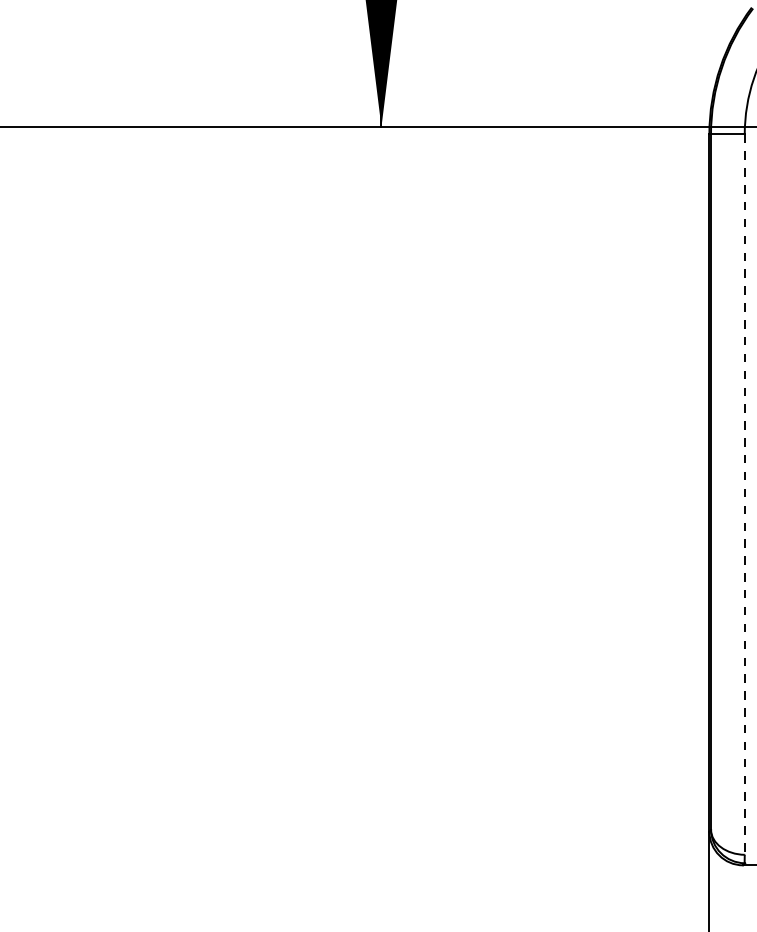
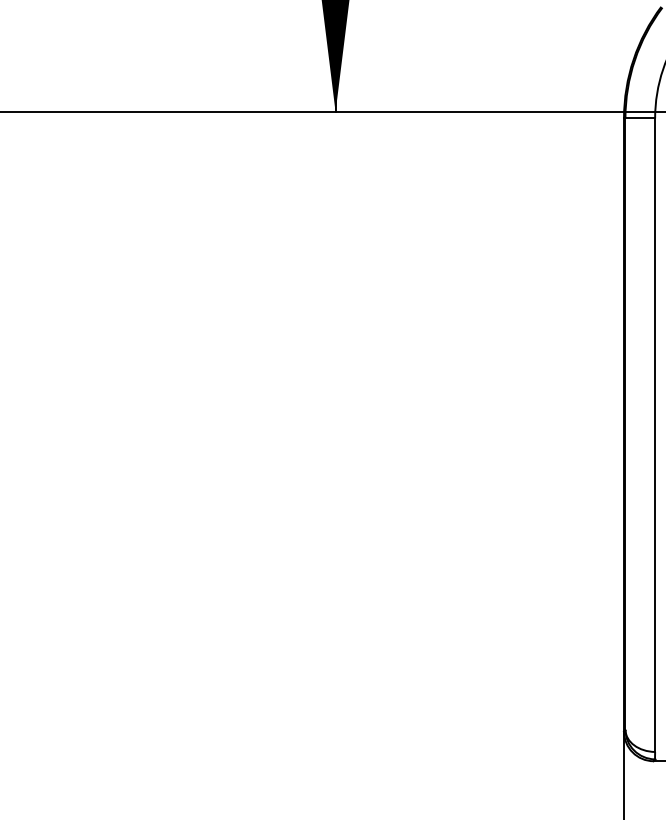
line: (744, 495) -> (654, 435), dashed -> solid

